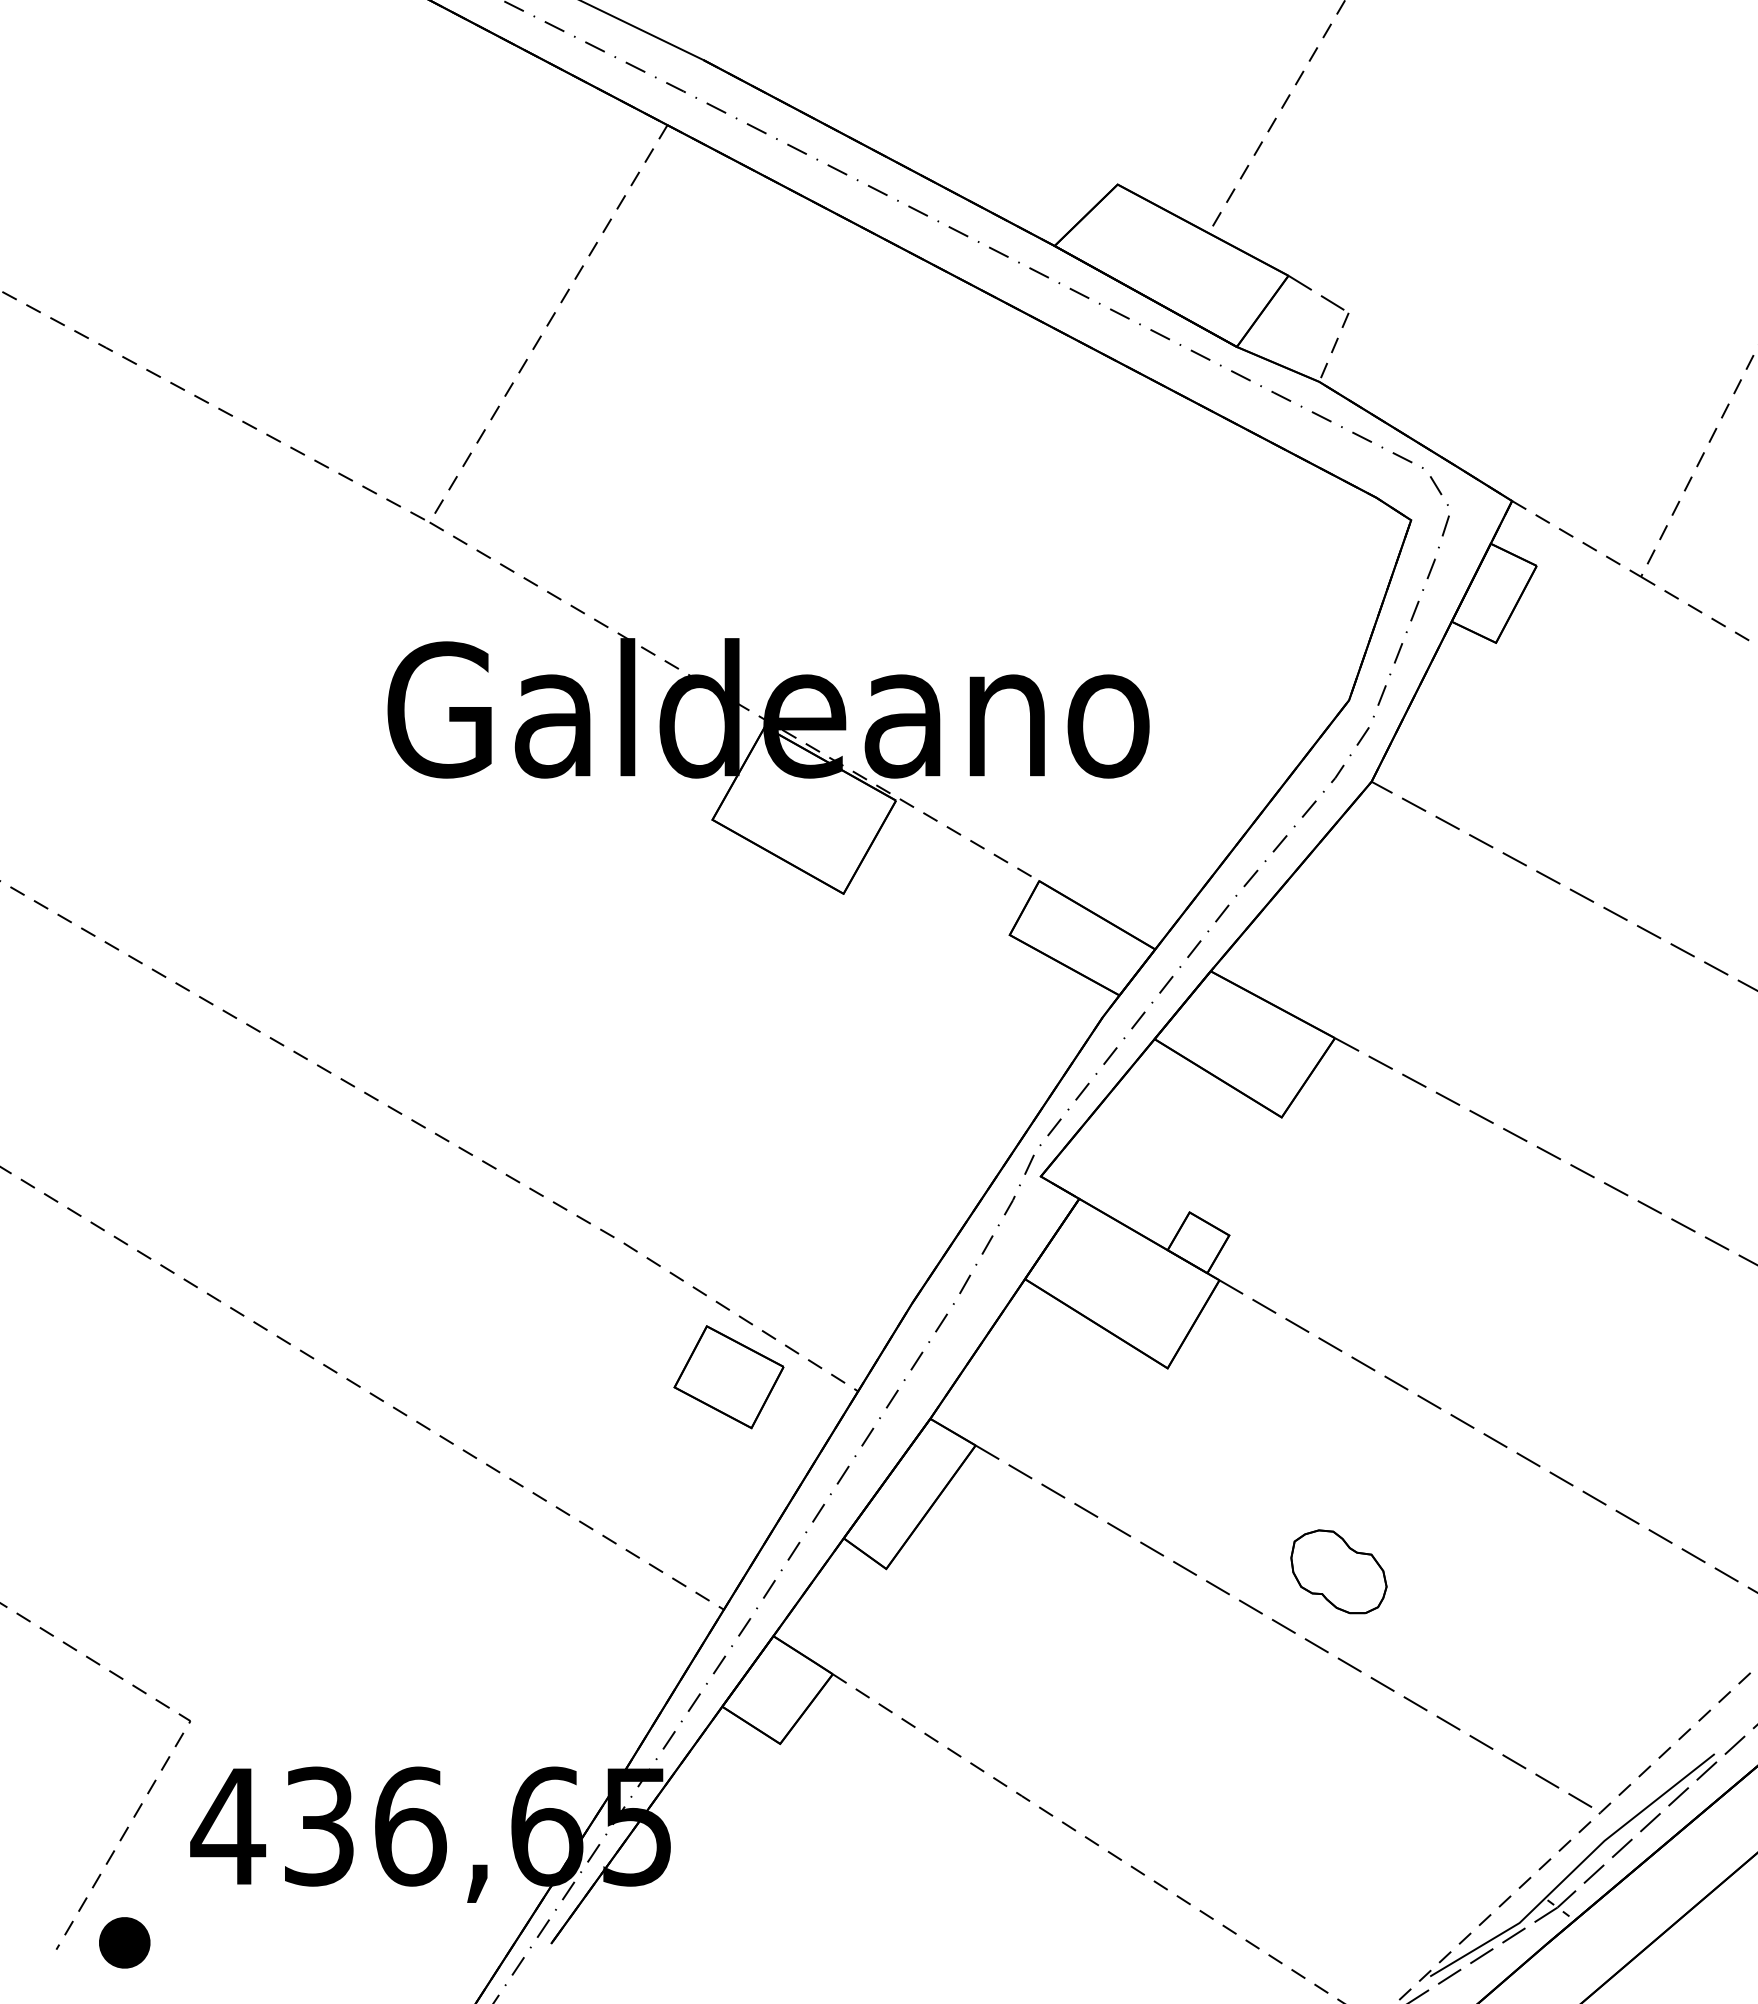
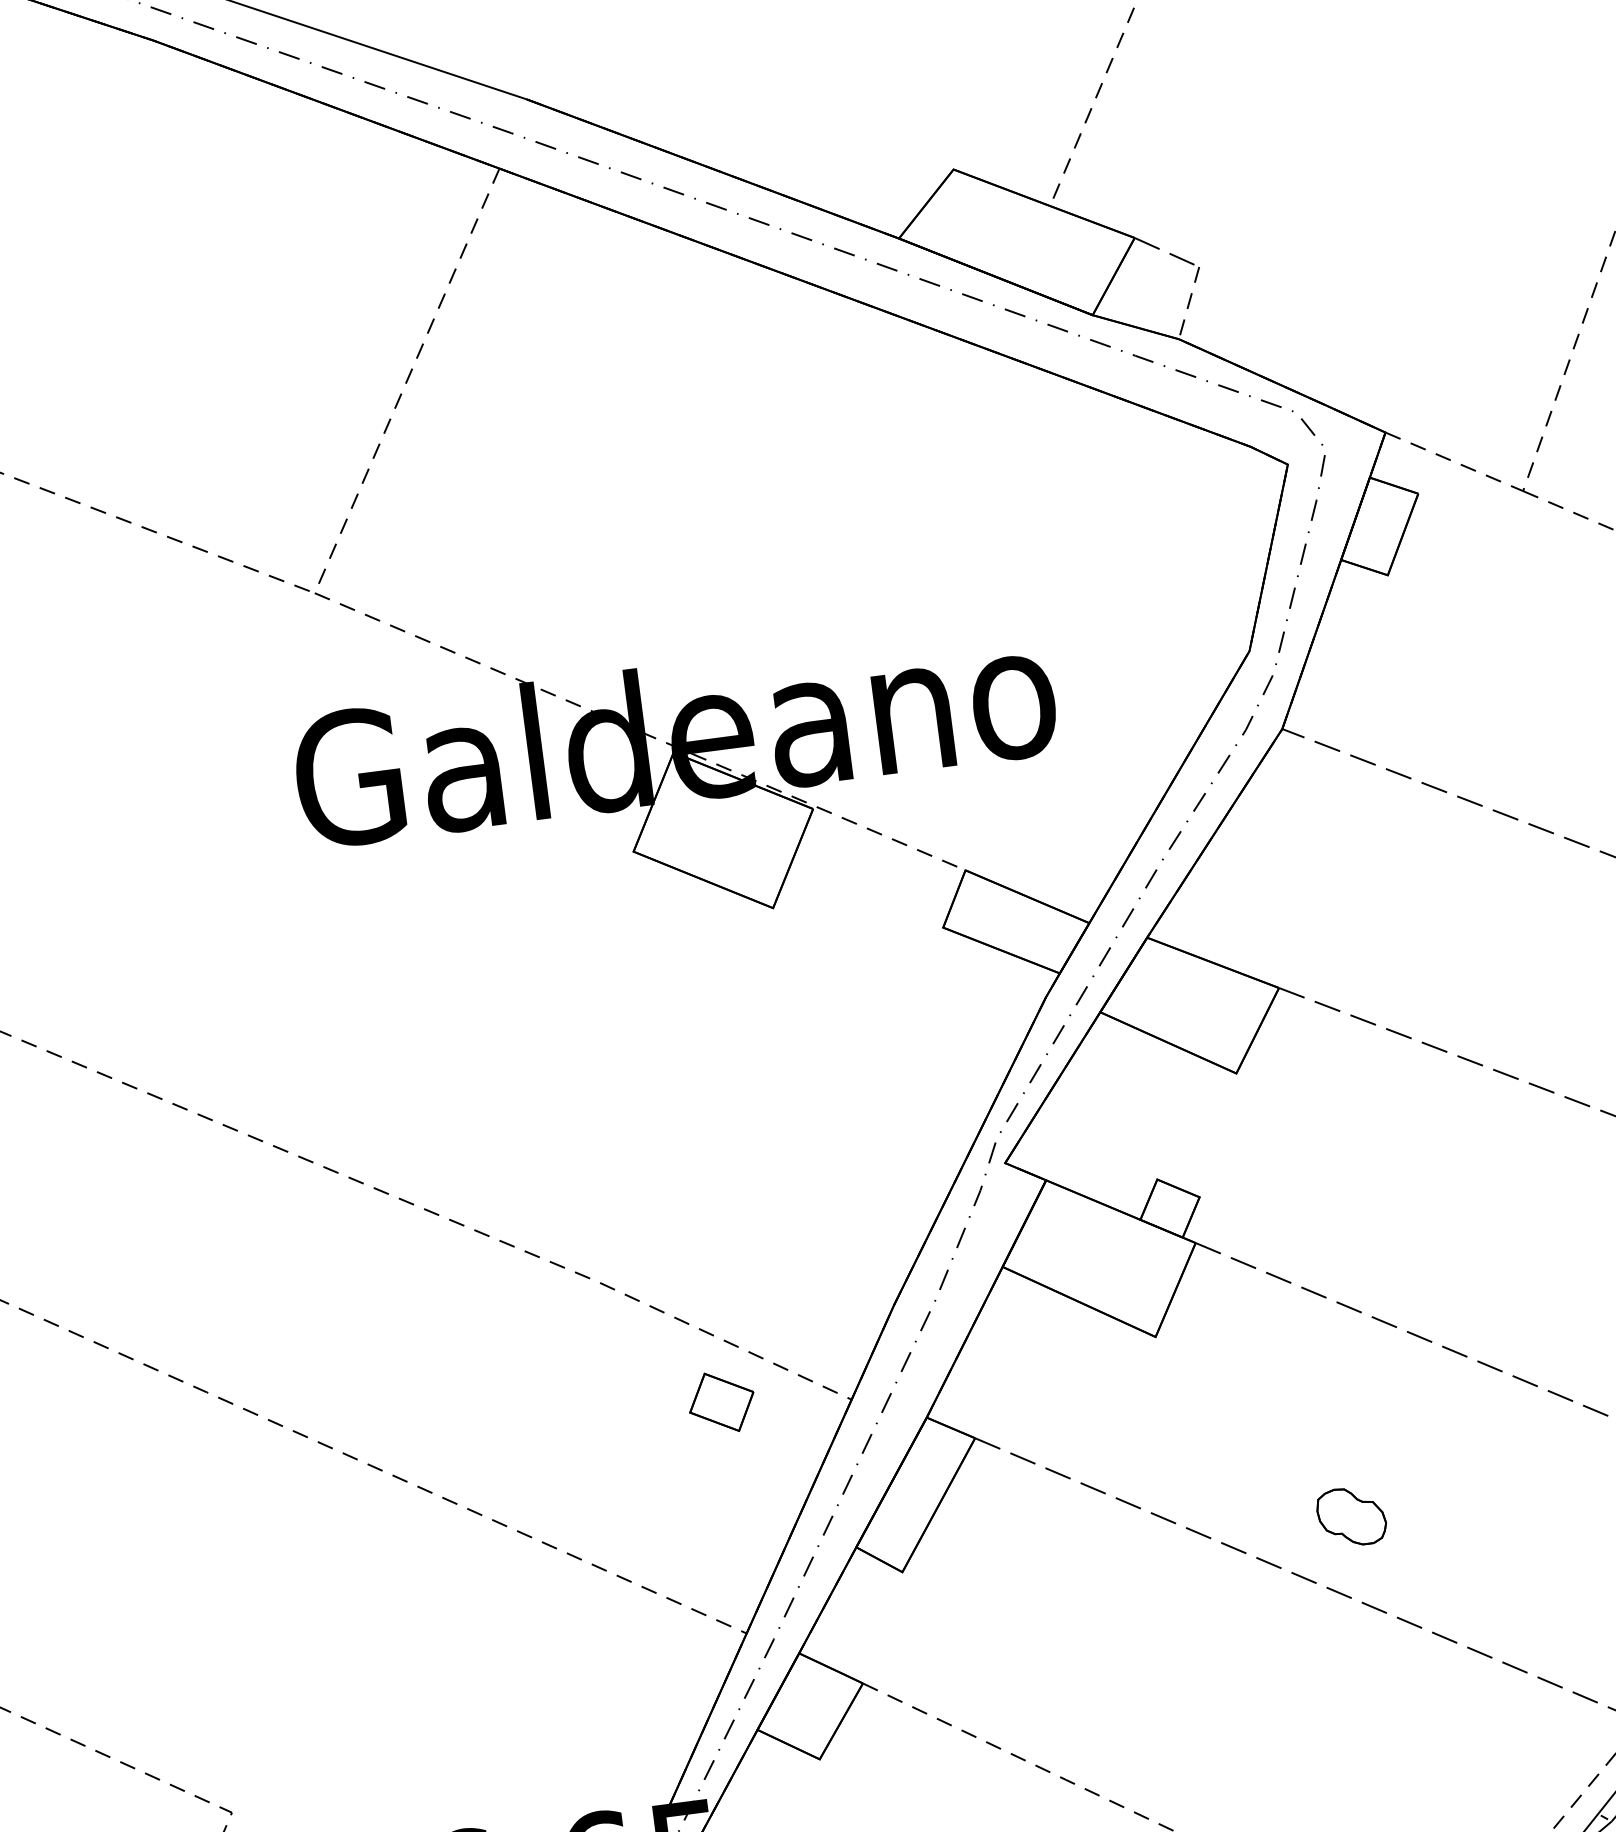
part: (728, 1377) -> (721, 1402), size x0.6
part: (1338, 1571) -> (1351, 1516), size x0.7

